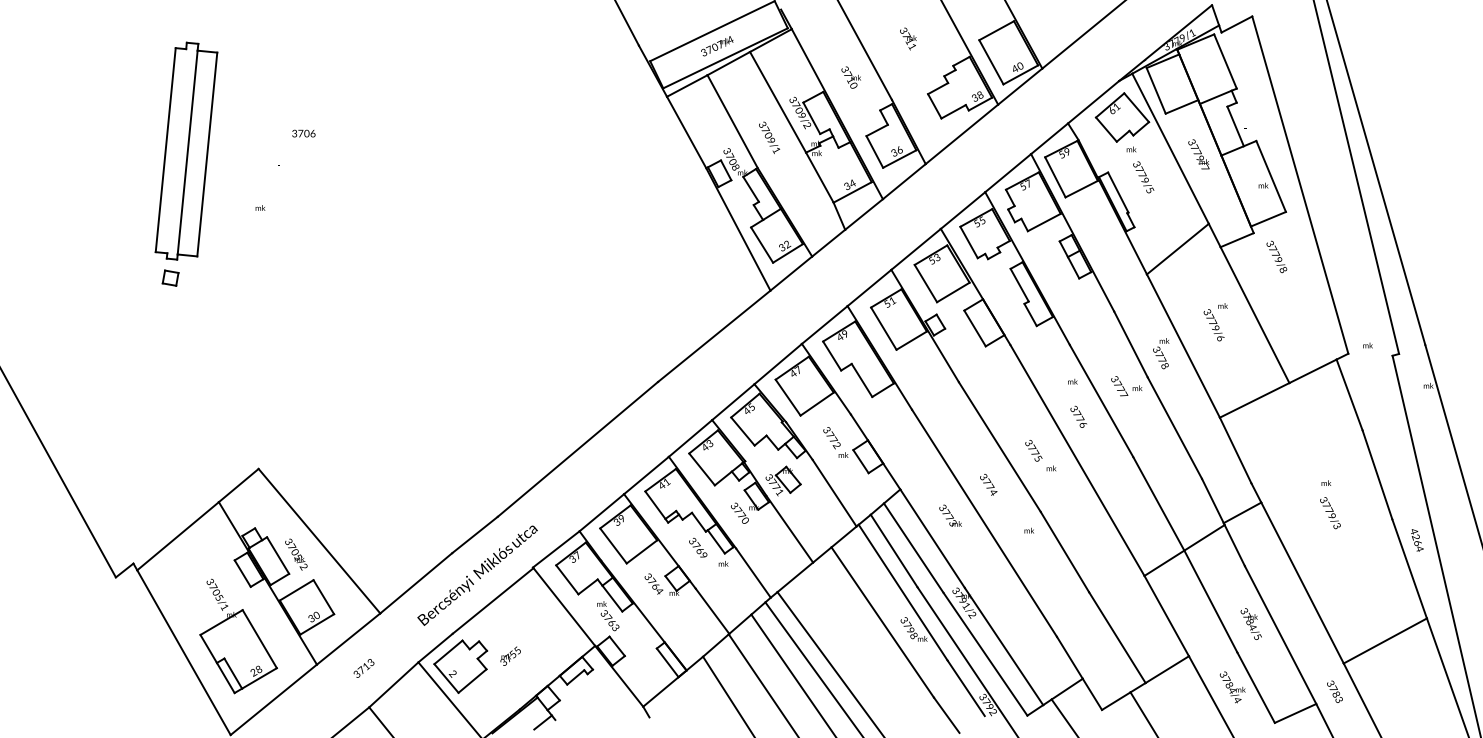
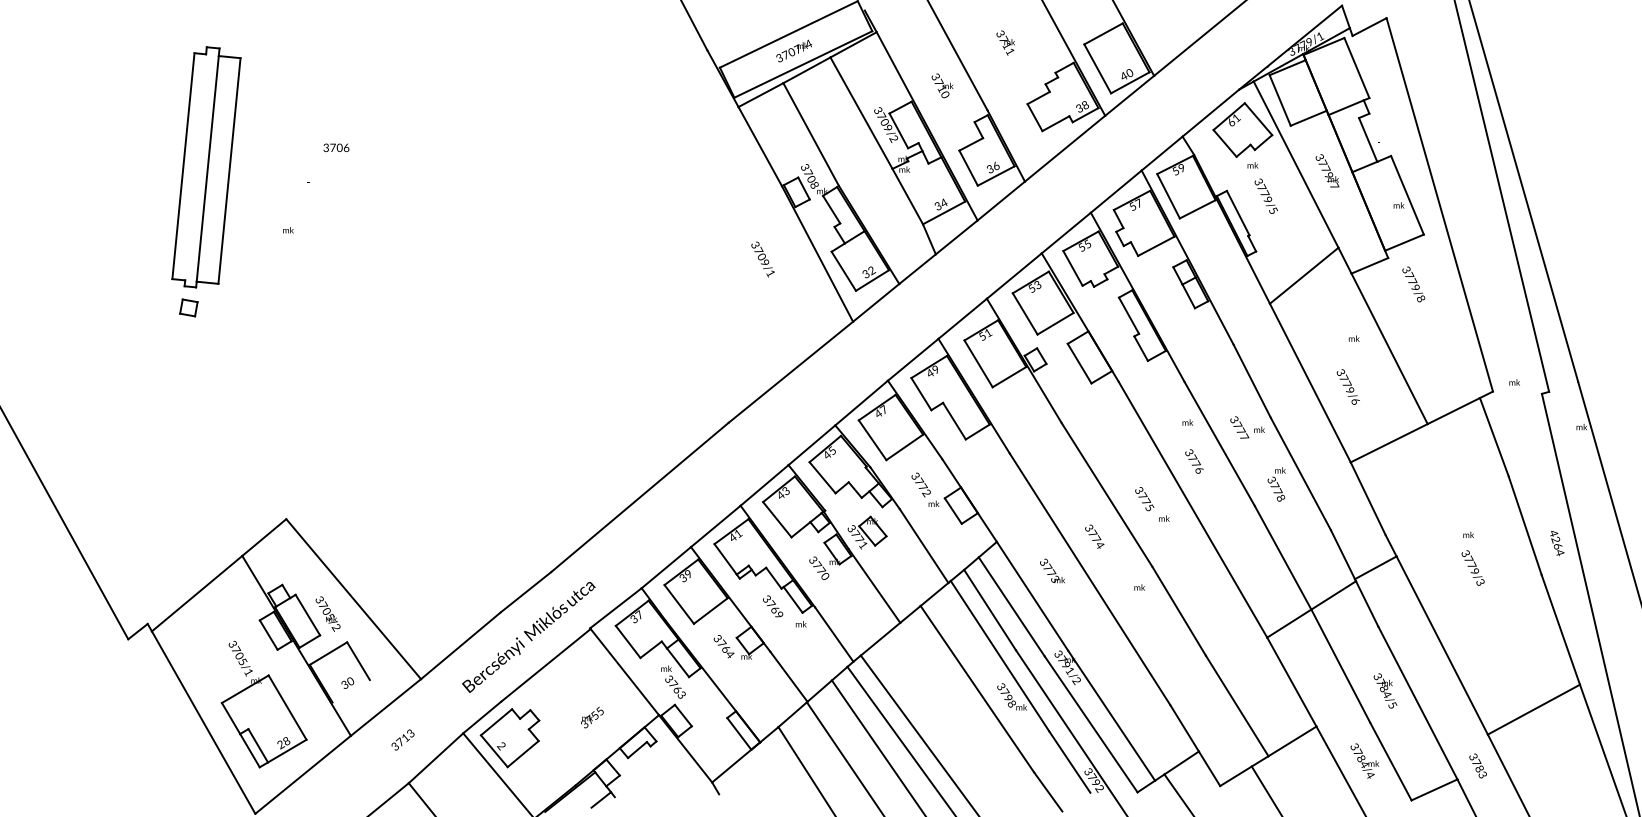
text: (769, 137) -> (762, 259), moved
text: (1213, 324) -> (1347, 386), moved
text: (1160, 353) -> (1276, 484), moved
text: (1417, 540) -> (1557, 543), moved
line: (316, 624) -> (350, 691), removed
text: (510, 656) -> (592, 717), moved

